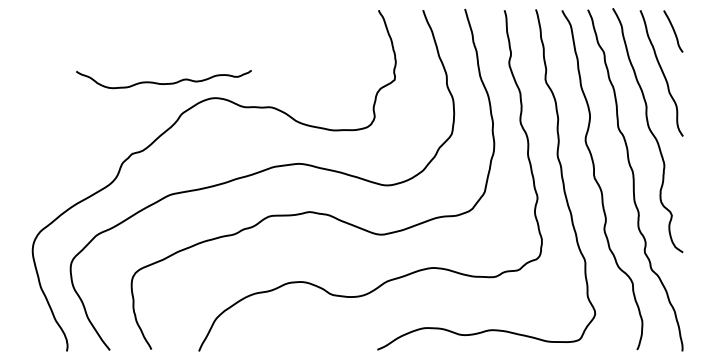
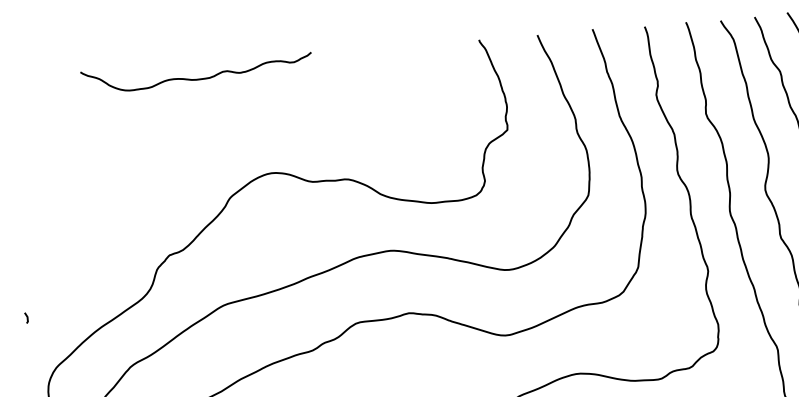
curve: (163, 83) -> (196, 78), moved
line: (20, 192) -> (26, 318), added

